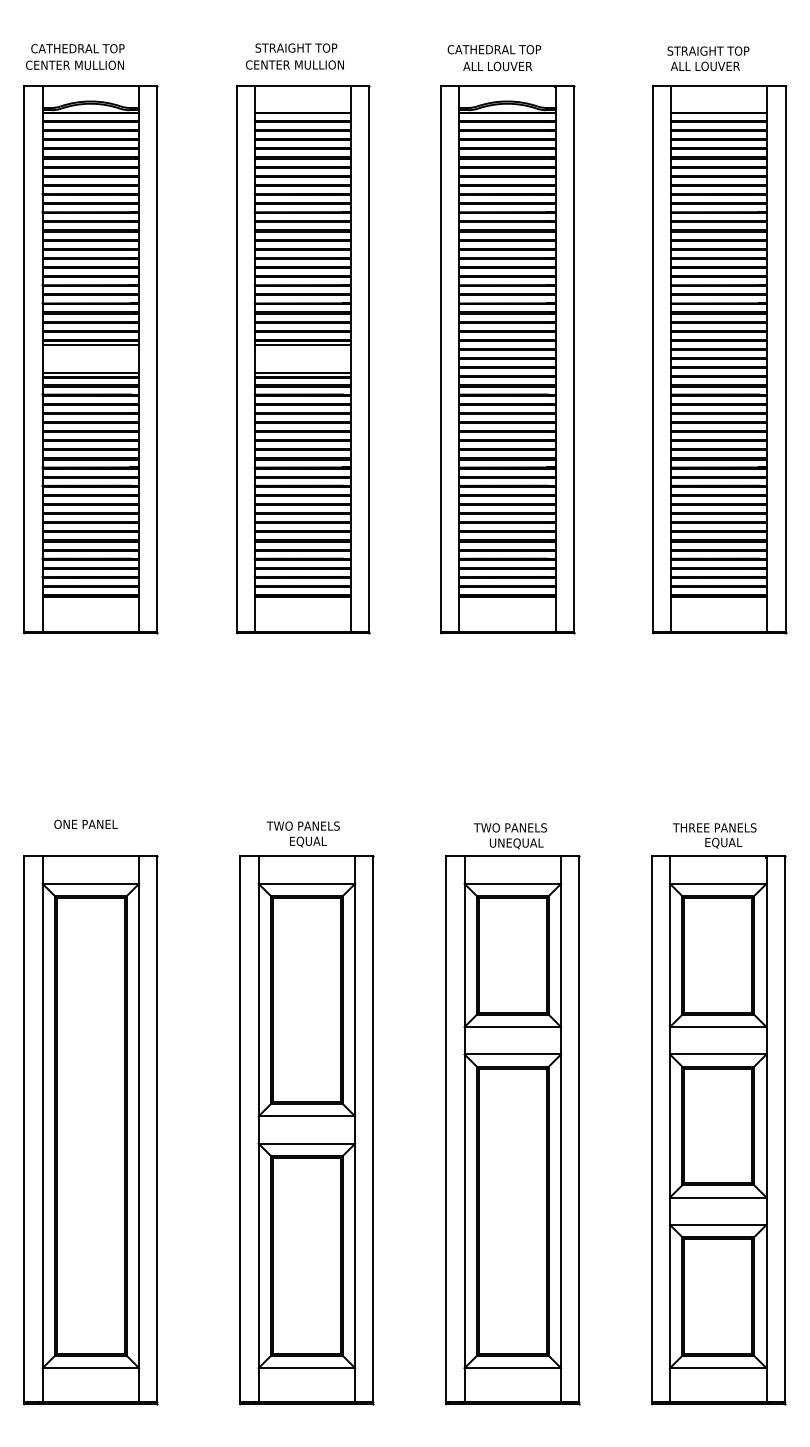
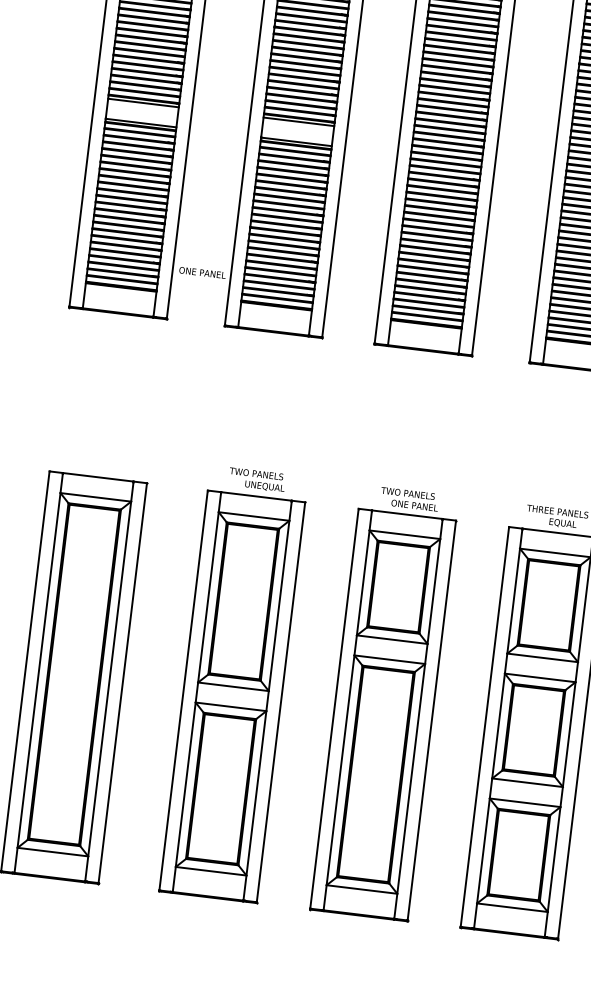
text: (85, 823) -> (202, 272), moved
text: (316, 841) -> (264, 486), EQUAL -> UNEQUAL
text: (520, 843) -> (414, 505), UNEQUAL -> ONE PANEL

